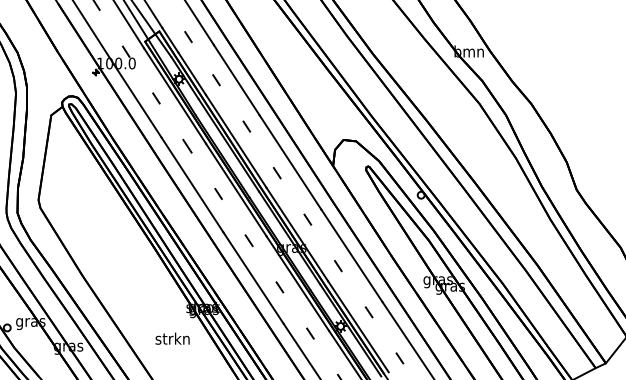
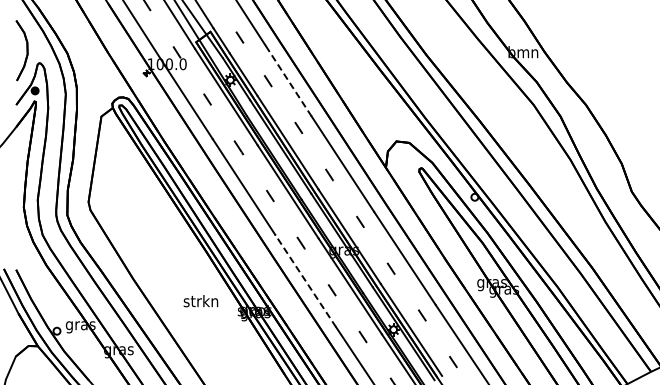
line: (236, 79) -> (288, 80), solid -> dashed
line: (253, 277) -> (305, 280), solid -> dashed
text: (172, 339) -> (200, 301), moved

